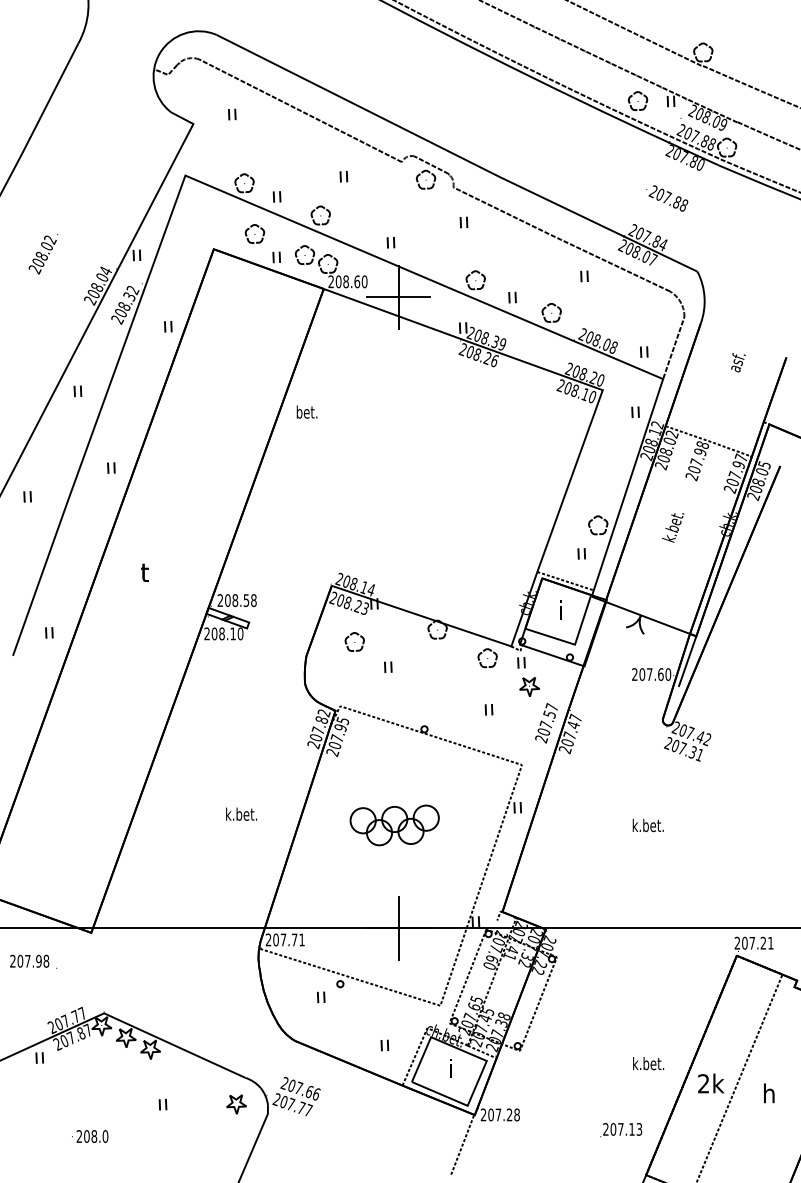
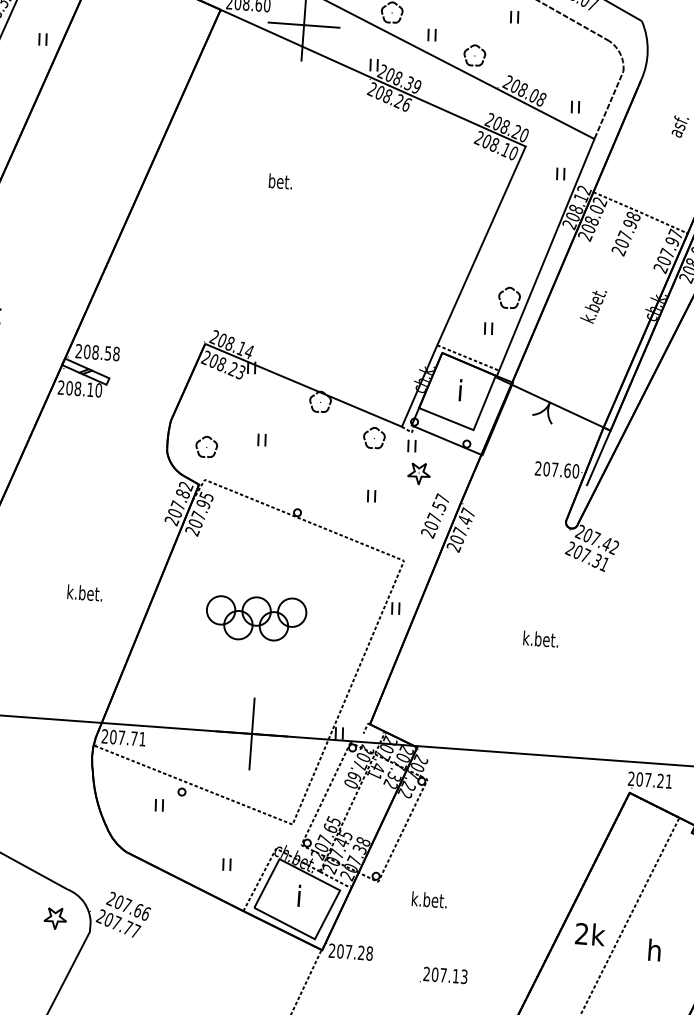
text: (306, 411) -> (280, 180), moved
part: (354, 641) -> (206, 446), moved
text: (648, 1063) -> (429, 899), moved
text: (621, 1130) -> (444, 976), moved

